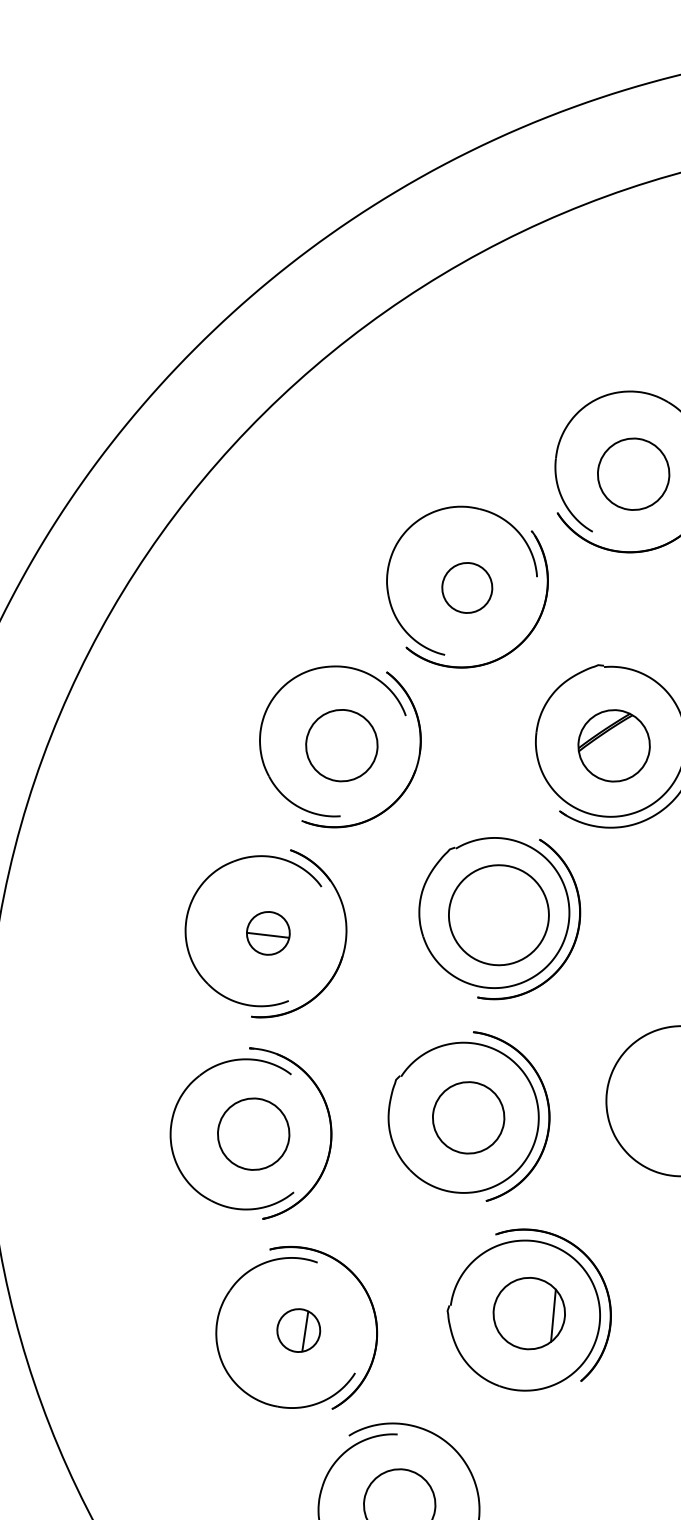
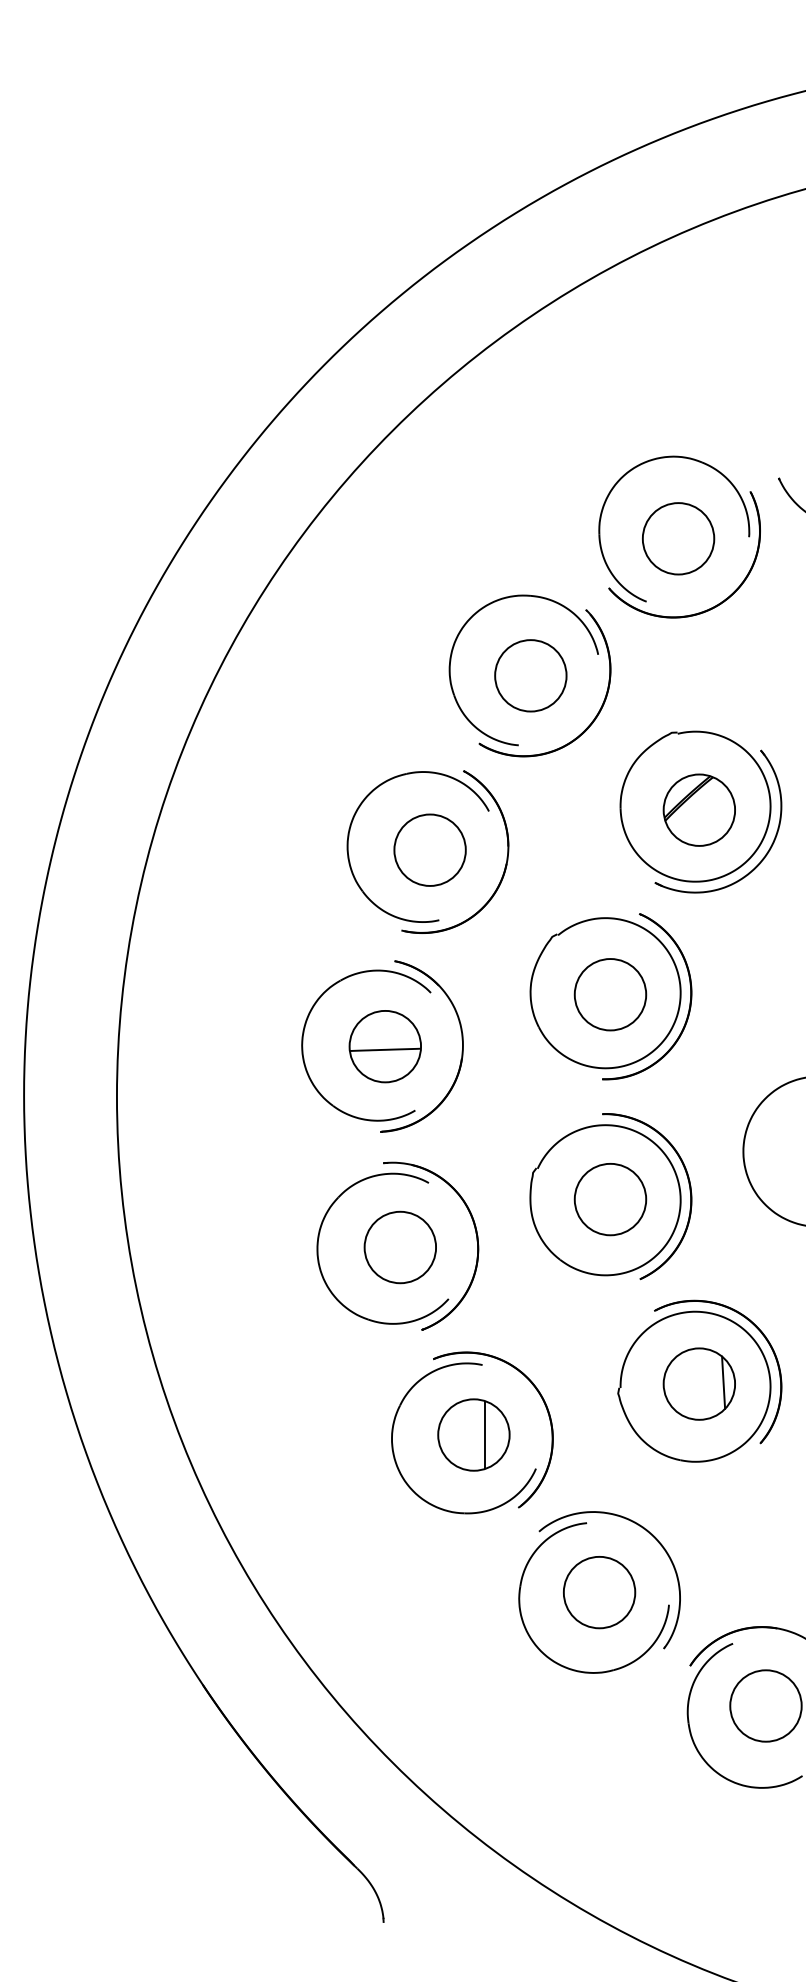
circle: (467, 587) -> (530, 675), size x1.43
circle: (498, 915) -> (610, 994), size x0.71
part: (267, 933) -> (384, 1046), size x1.67
part: (298, 1330) -> (473, 1434), size x1.67

